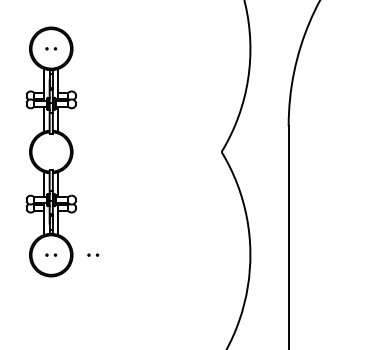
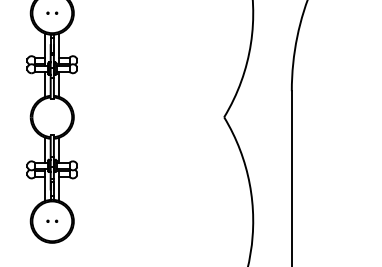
part: (93, 254) -> (94, 220), removed

